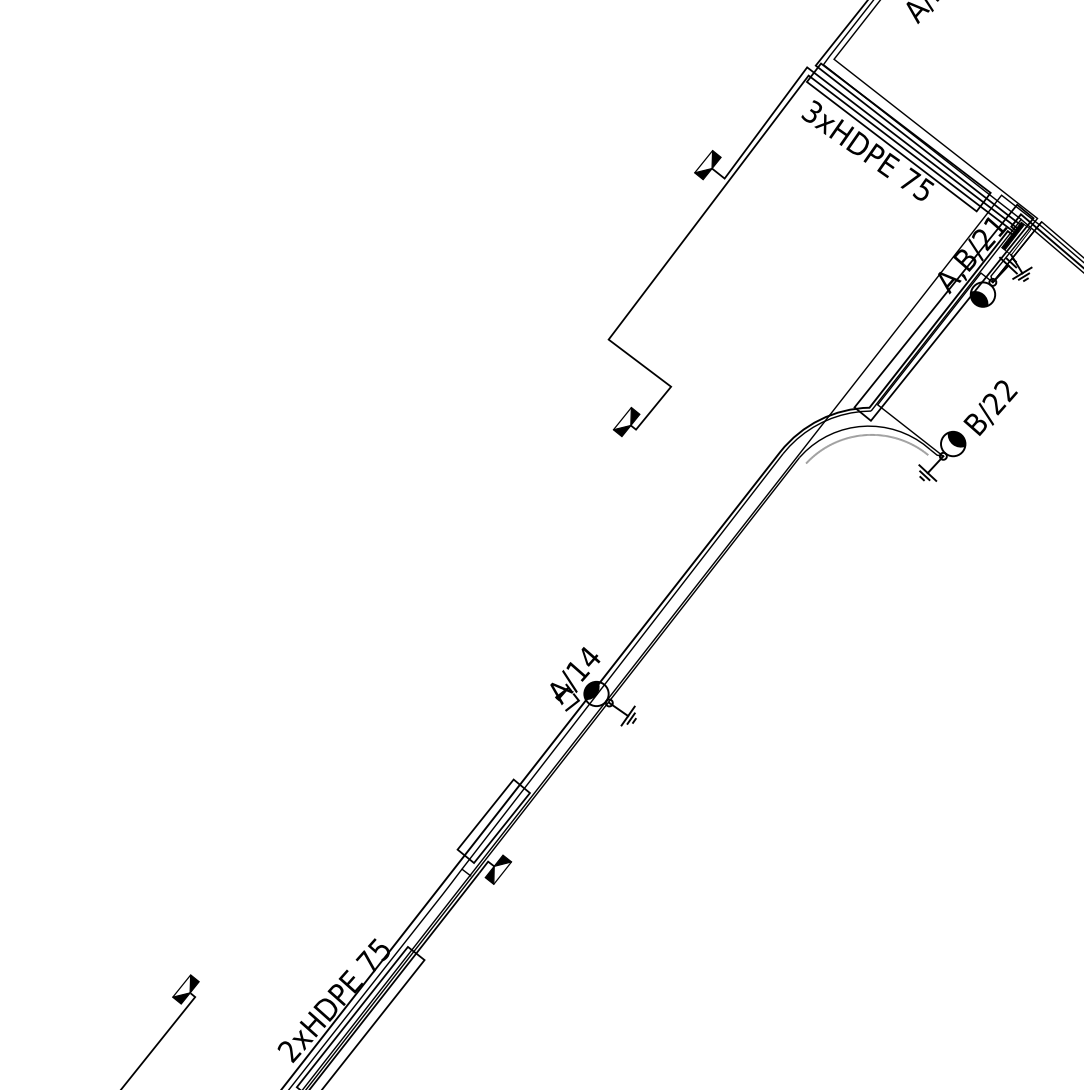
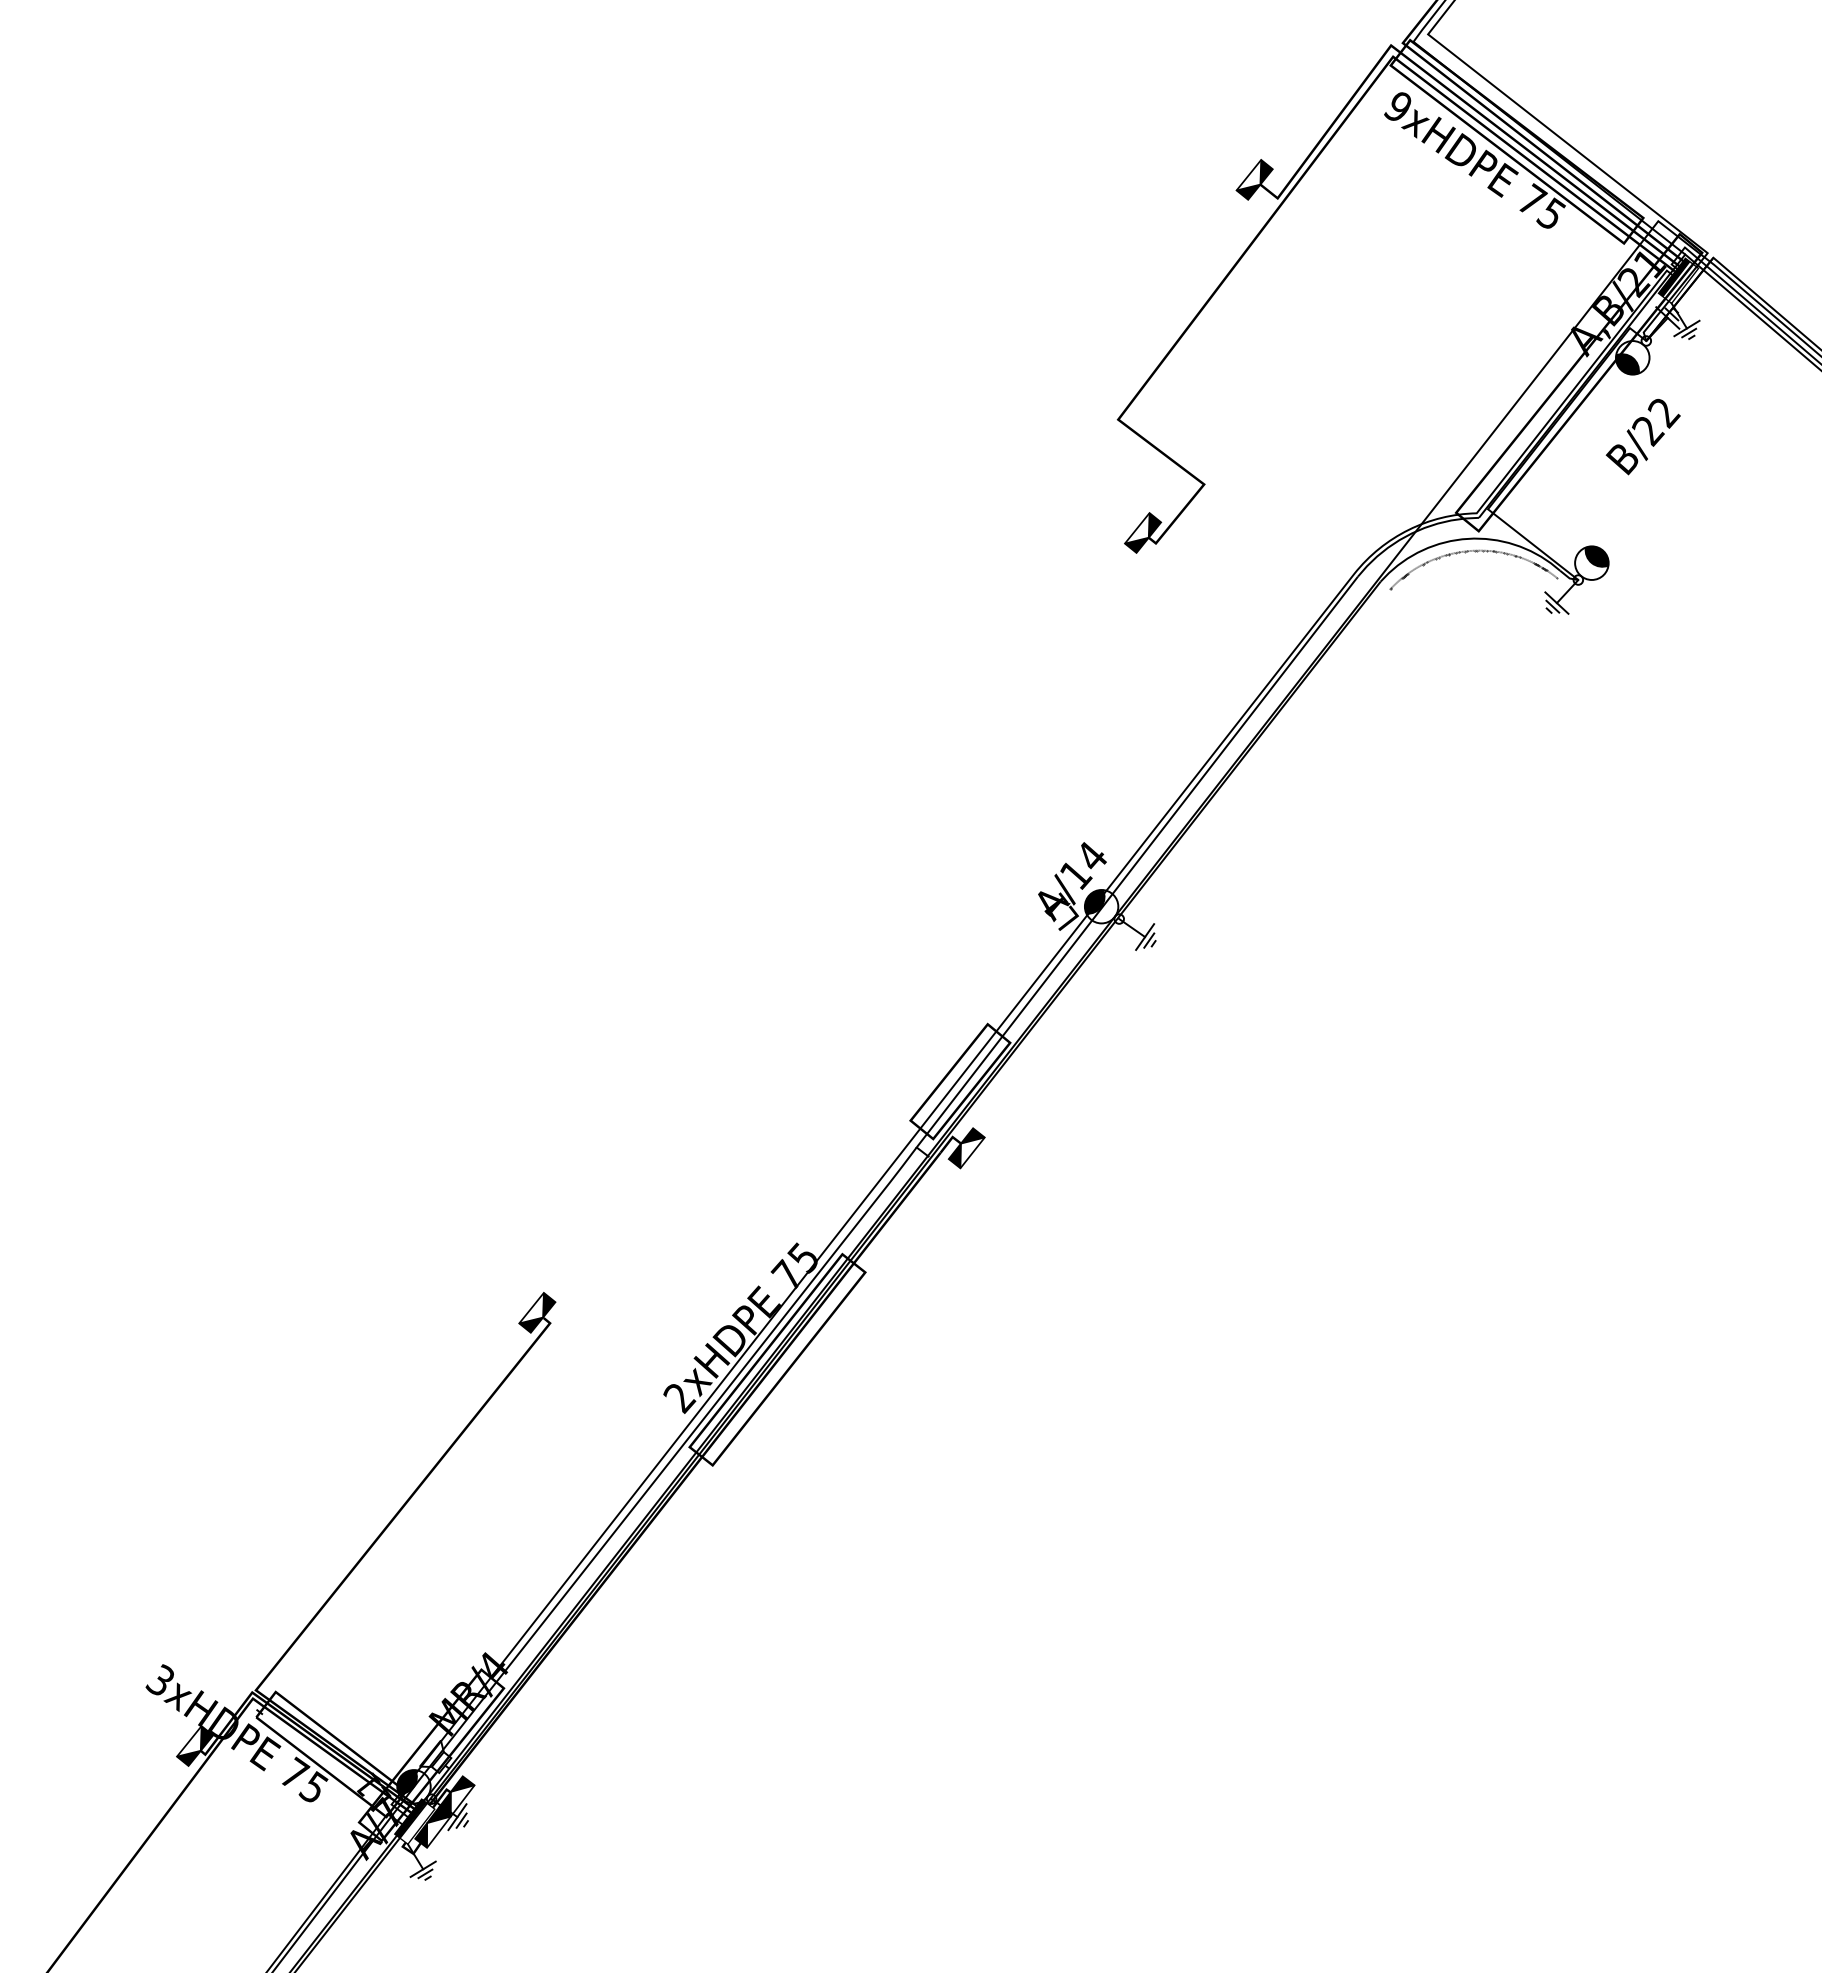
text: (811, 111) -> (1397, 105), 3xHDPE -> 9xHDPE
text: (990, 408) -> (1642, 437), moved

